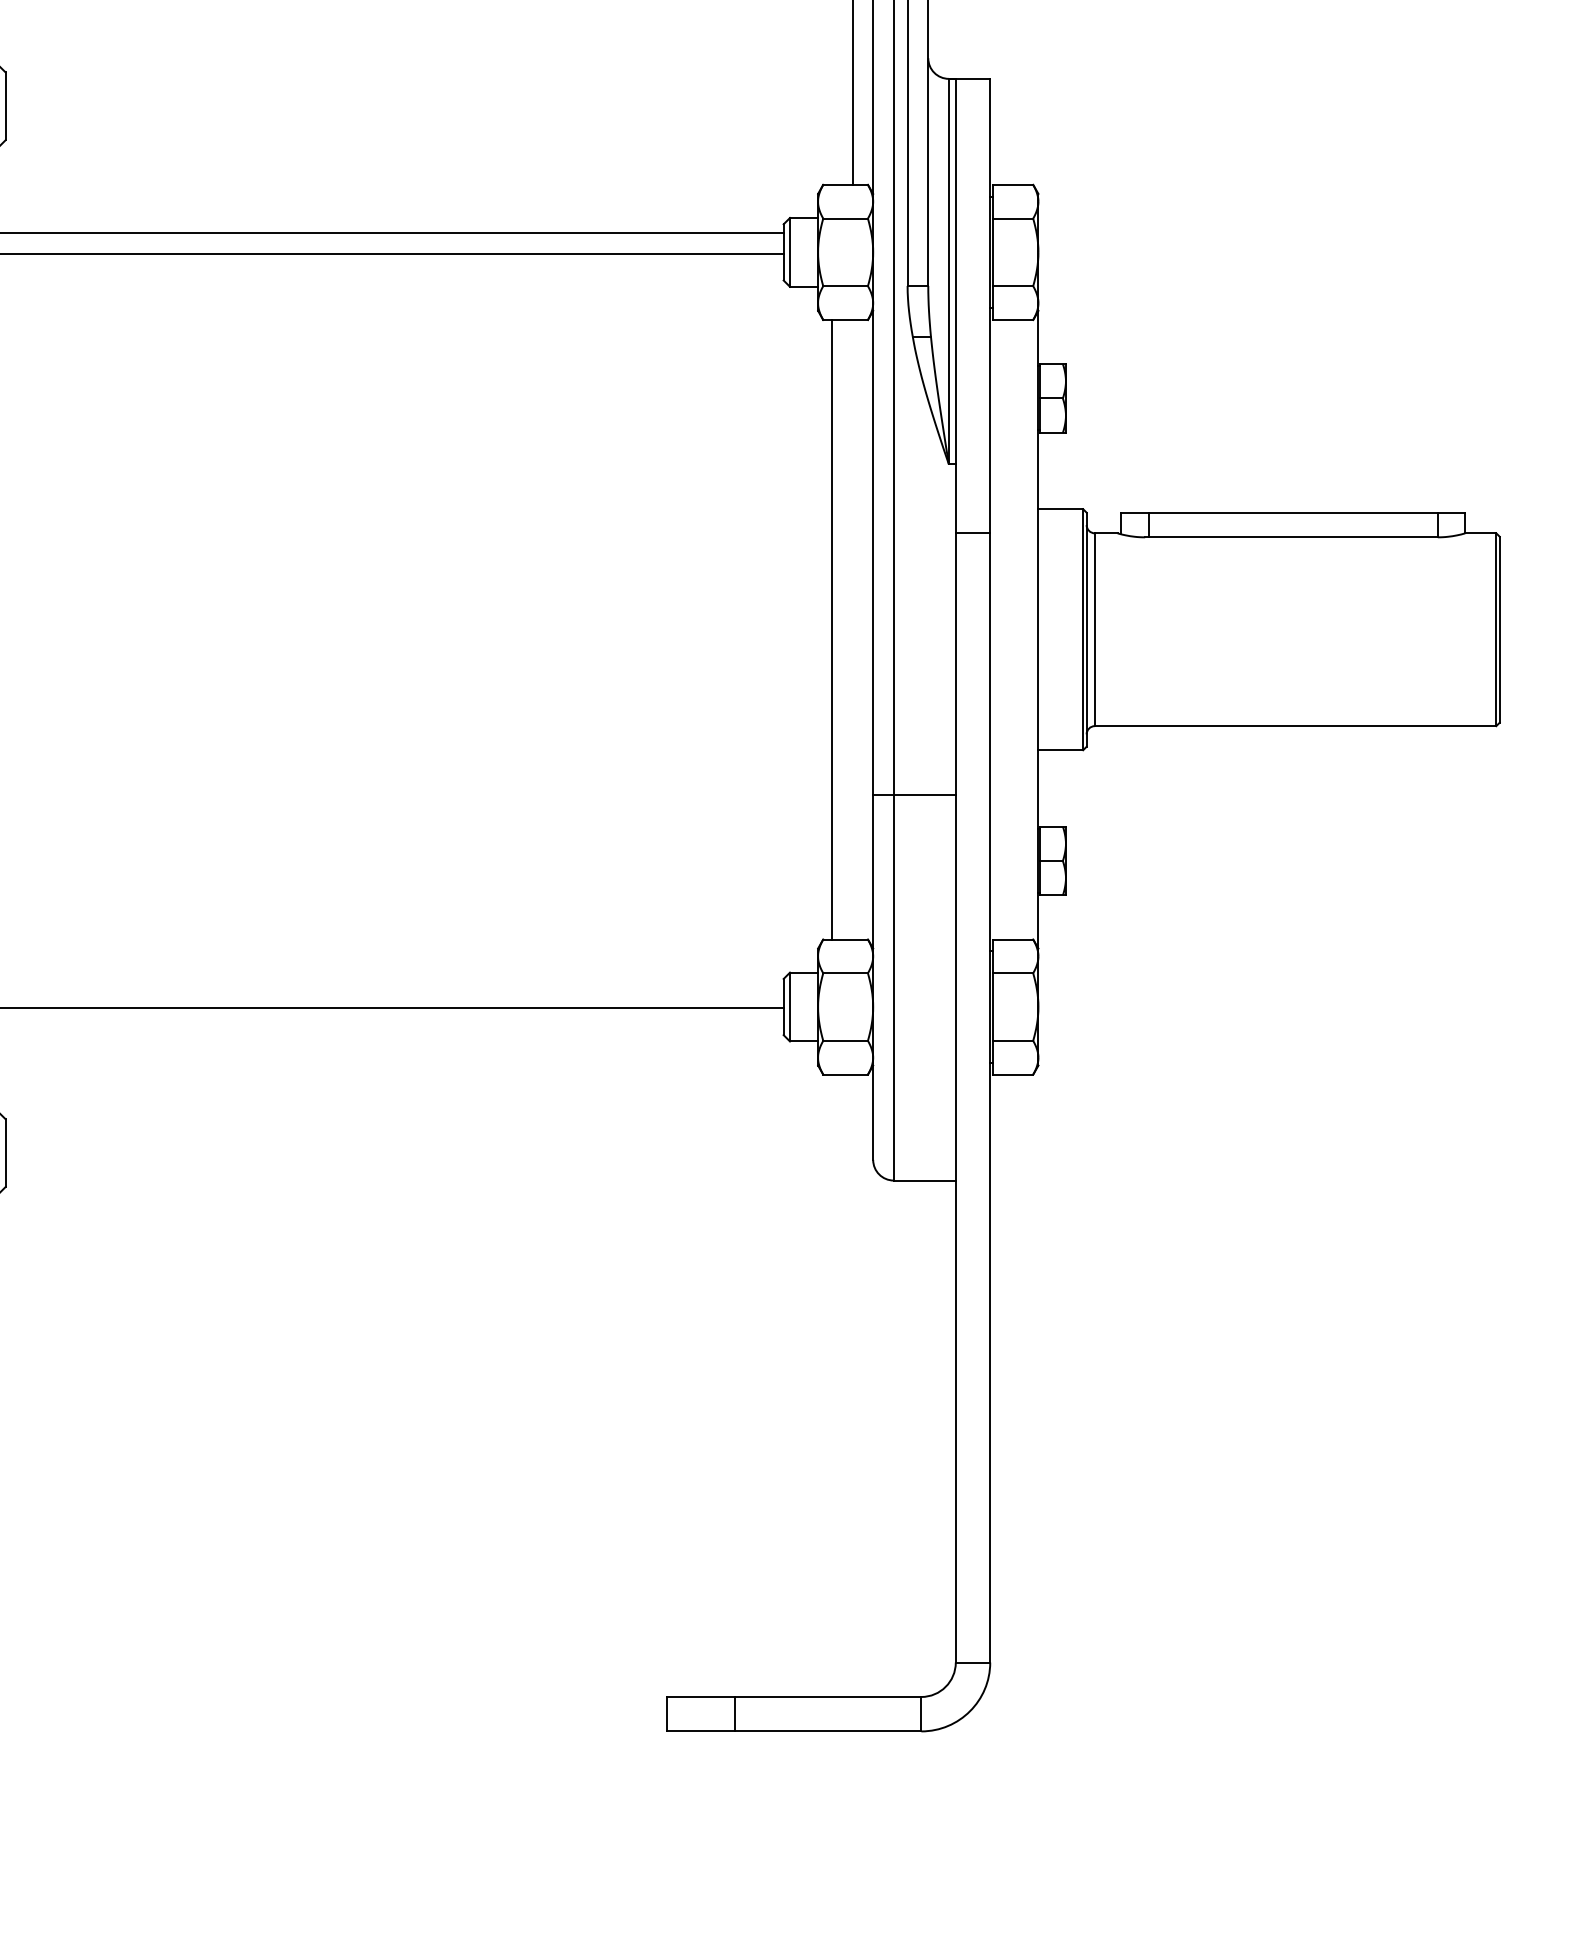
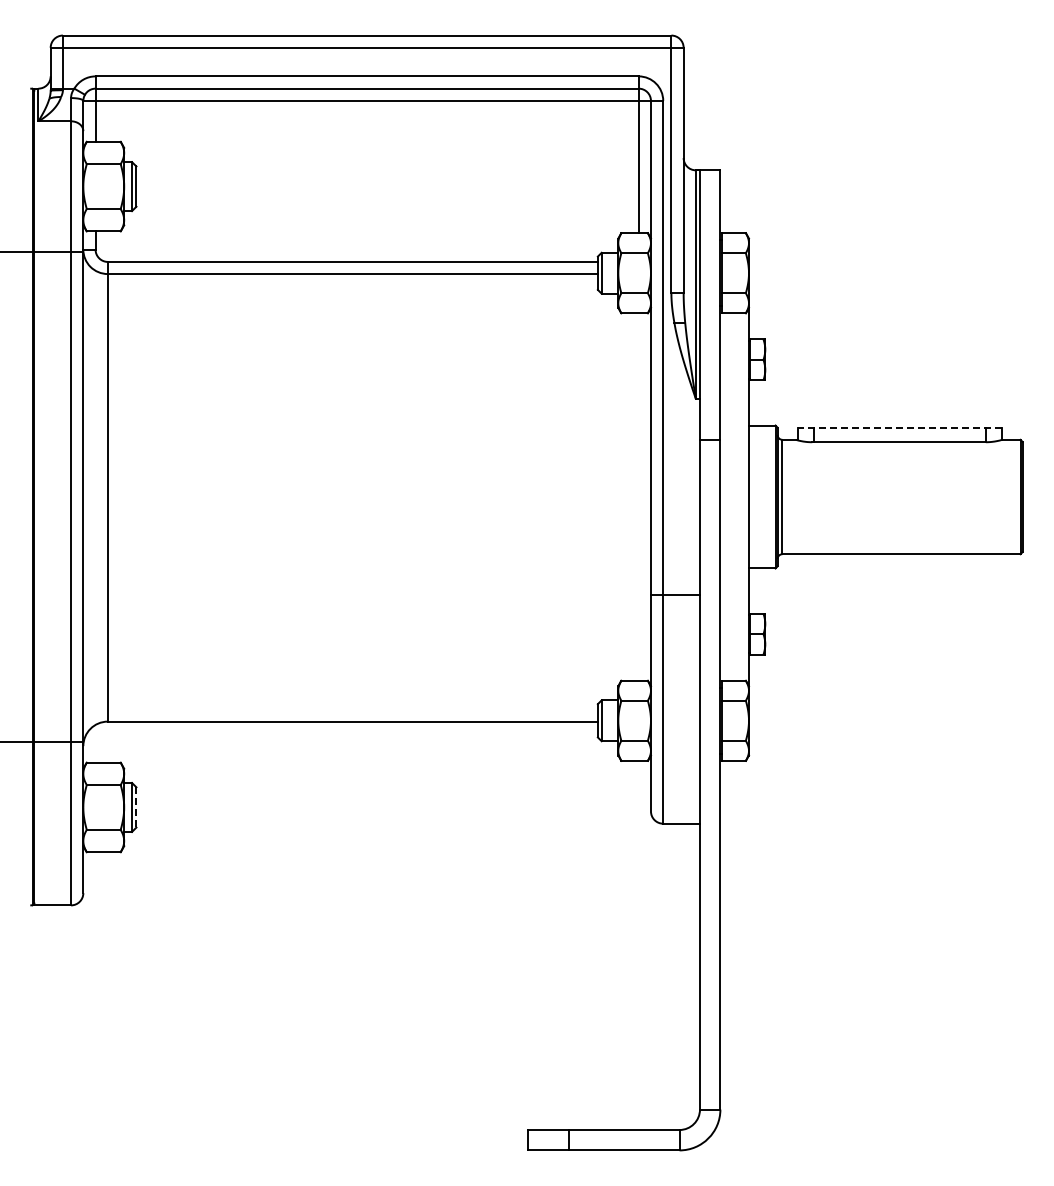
line: (1292, 512) -> (899, 427), solid -> dashed
line: (831, 628) -> (626, 496), removed
line: (5, 1153) -> (136, 807), solid -> dashed

